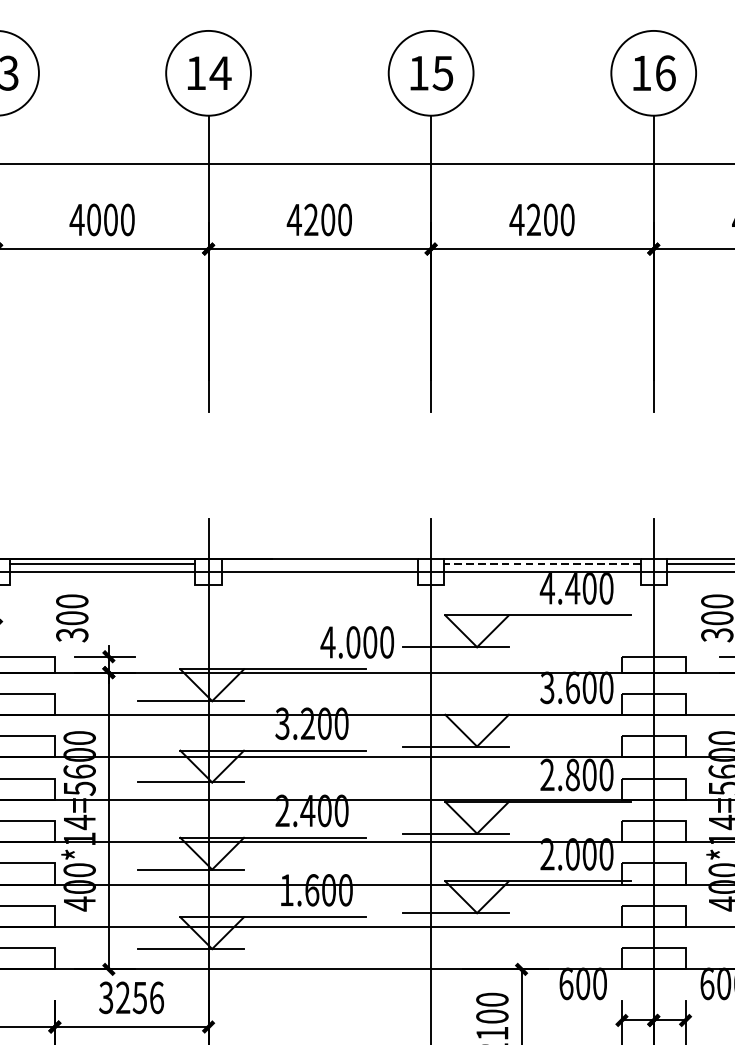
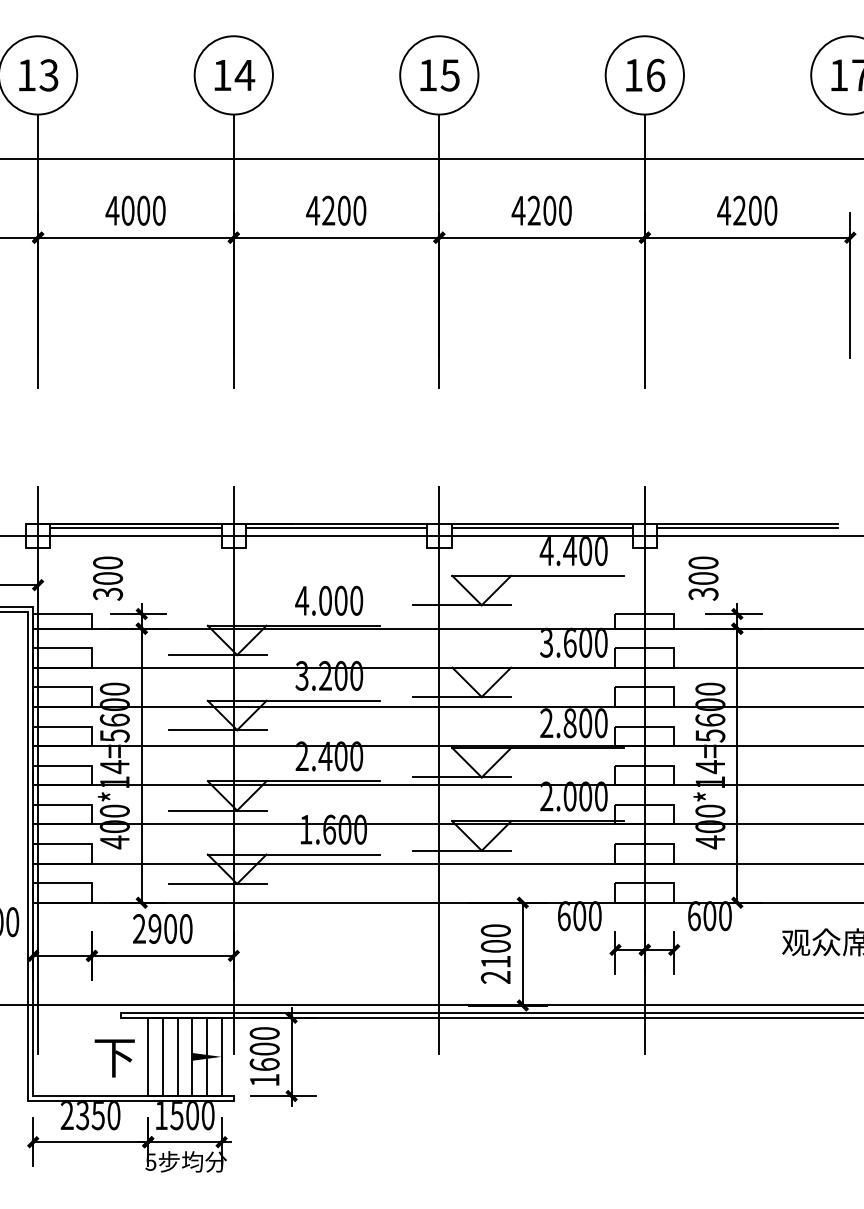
line: (319, 564) -> (336, 528), added
line: (542, 564) -> (542, 528), dashed -> solid
text: (357, 642) -> (329, 600), moved
text: (131, 997) -> (162, 928), 3256 -> 2900

